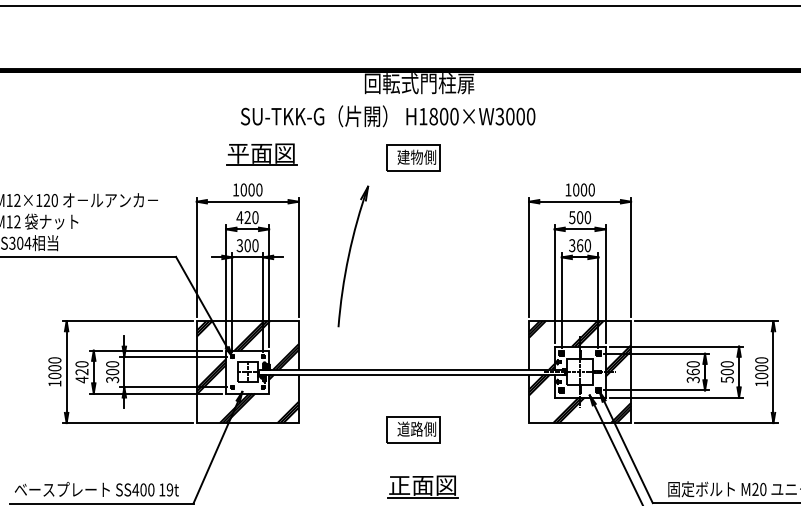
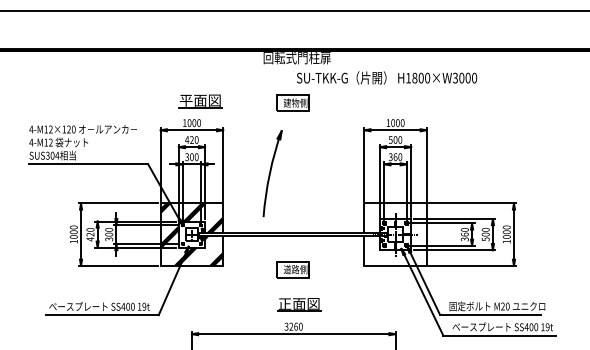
text: (389, 115) -> (387, 77), moved
part: (353, 255) -> (272, 173), moved
hatch: (580, 371) -> (395, 234), removed

